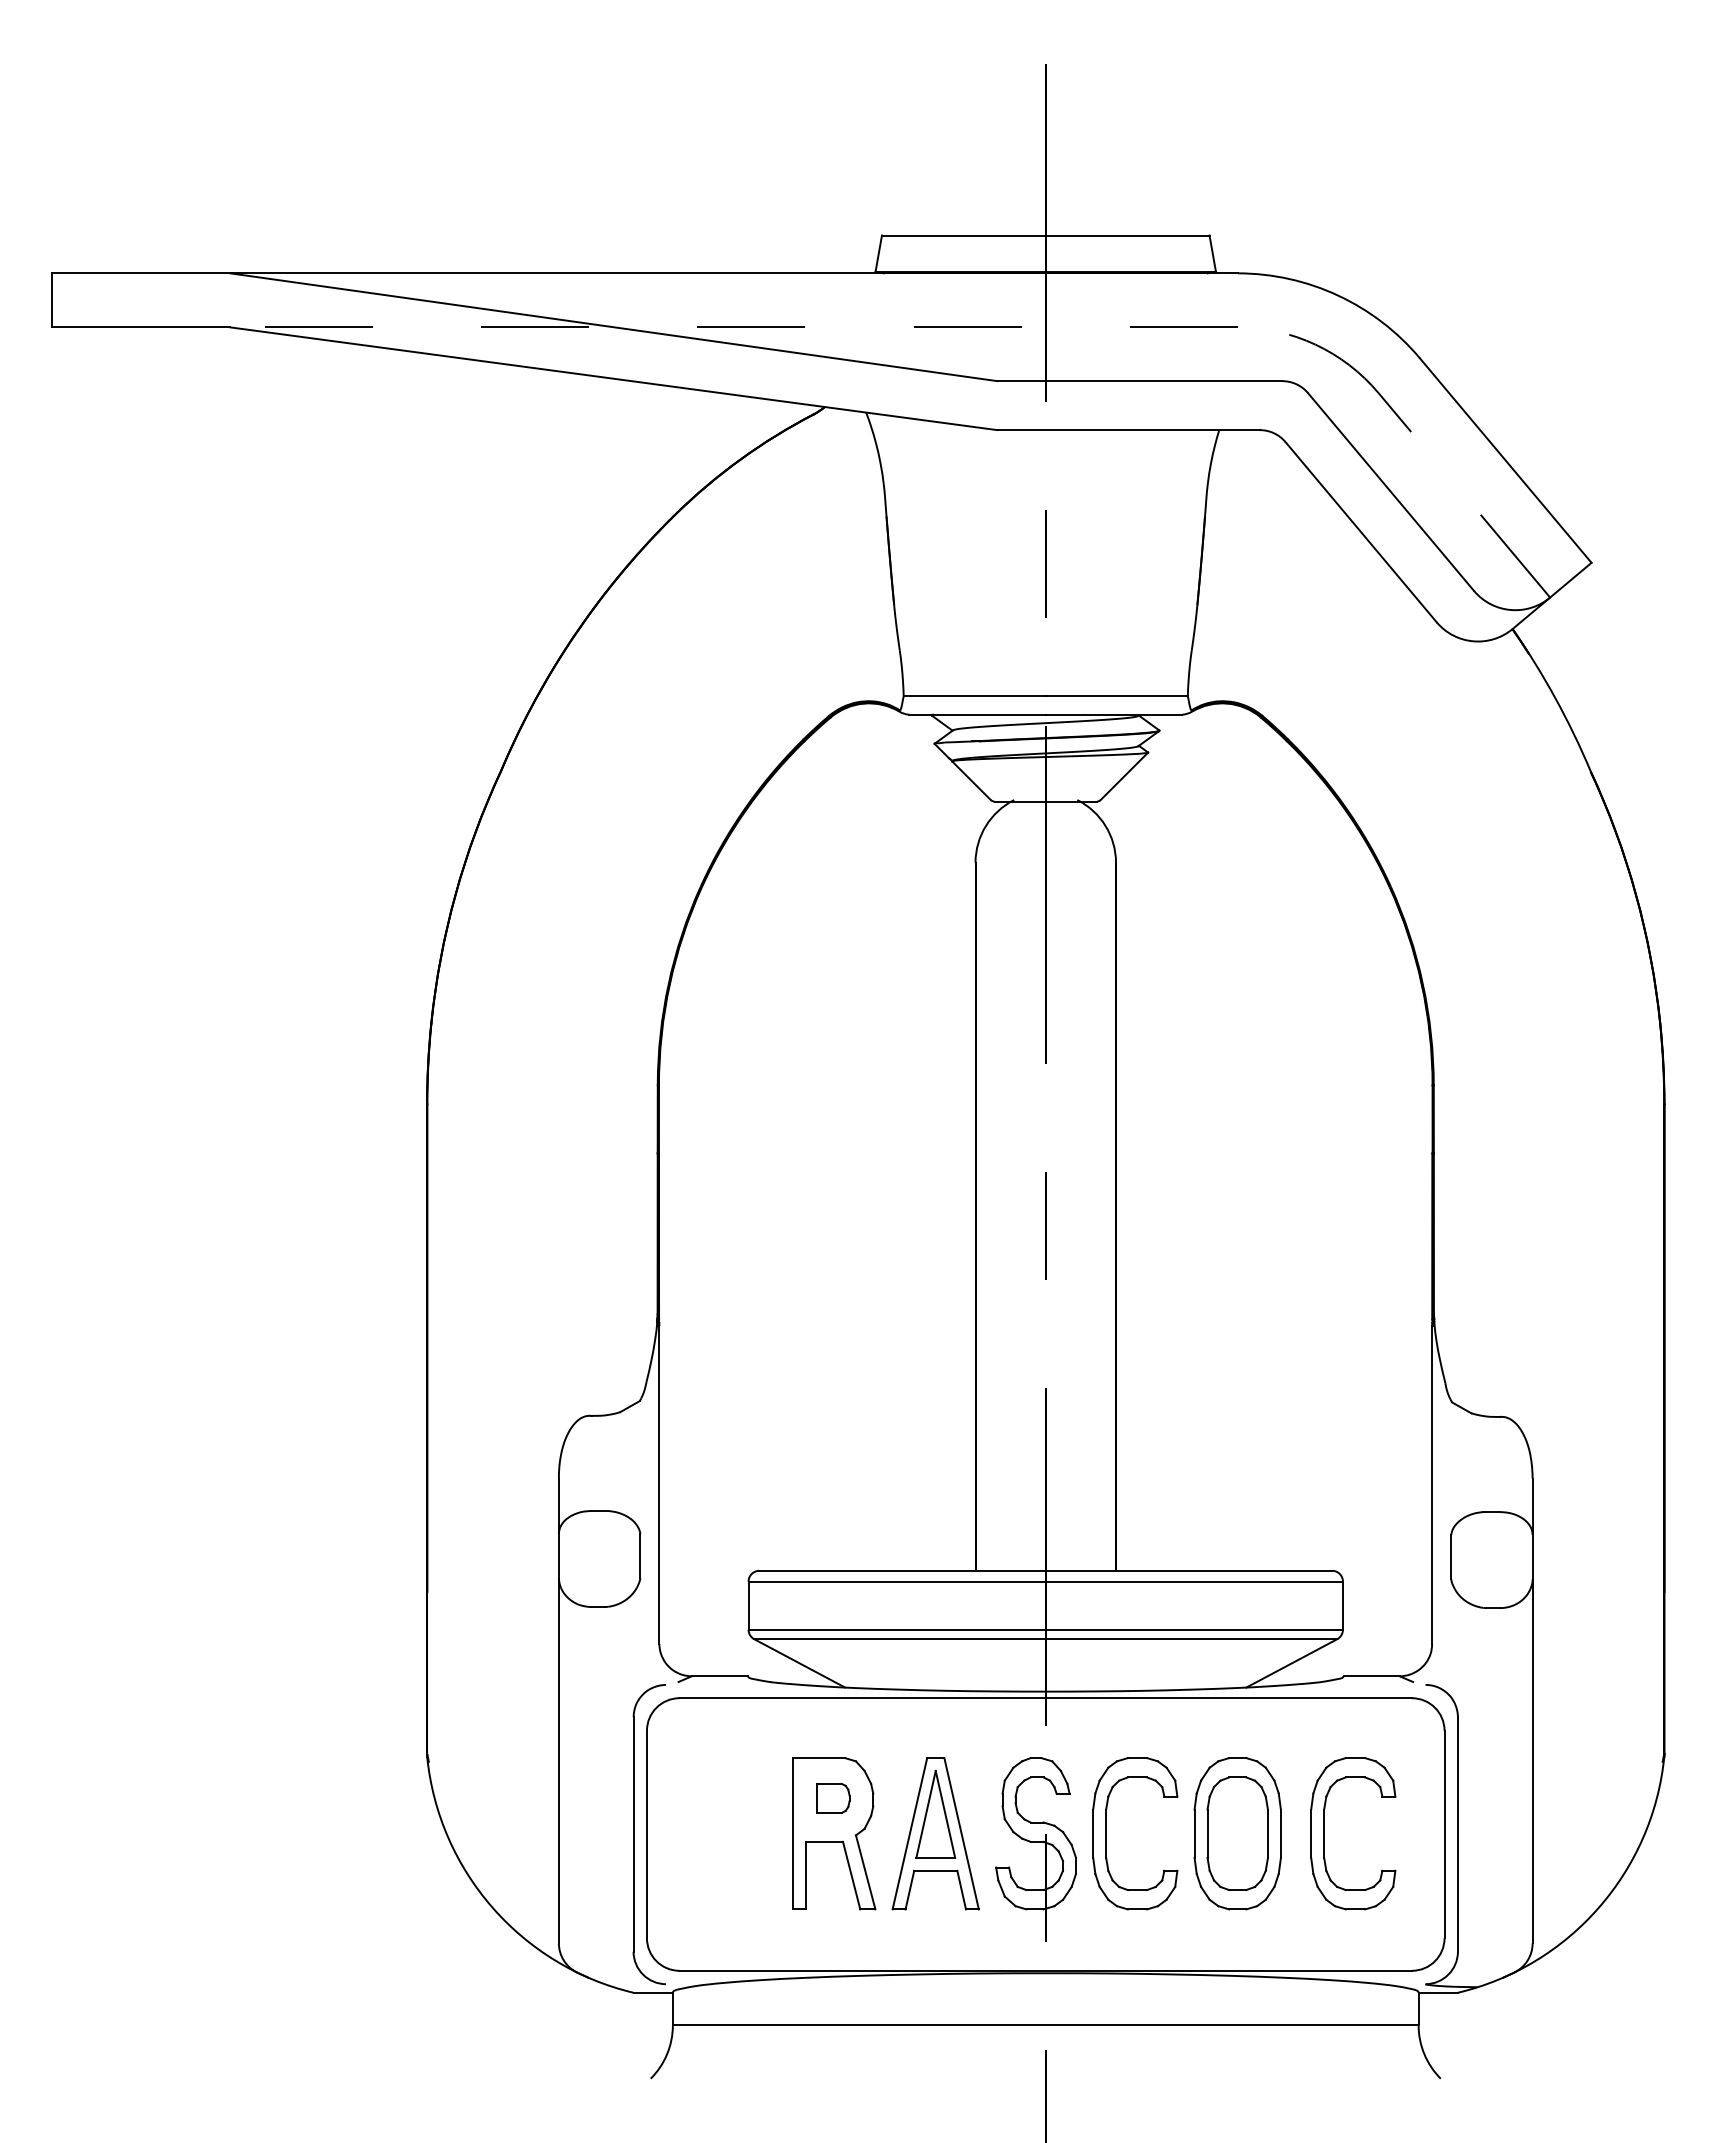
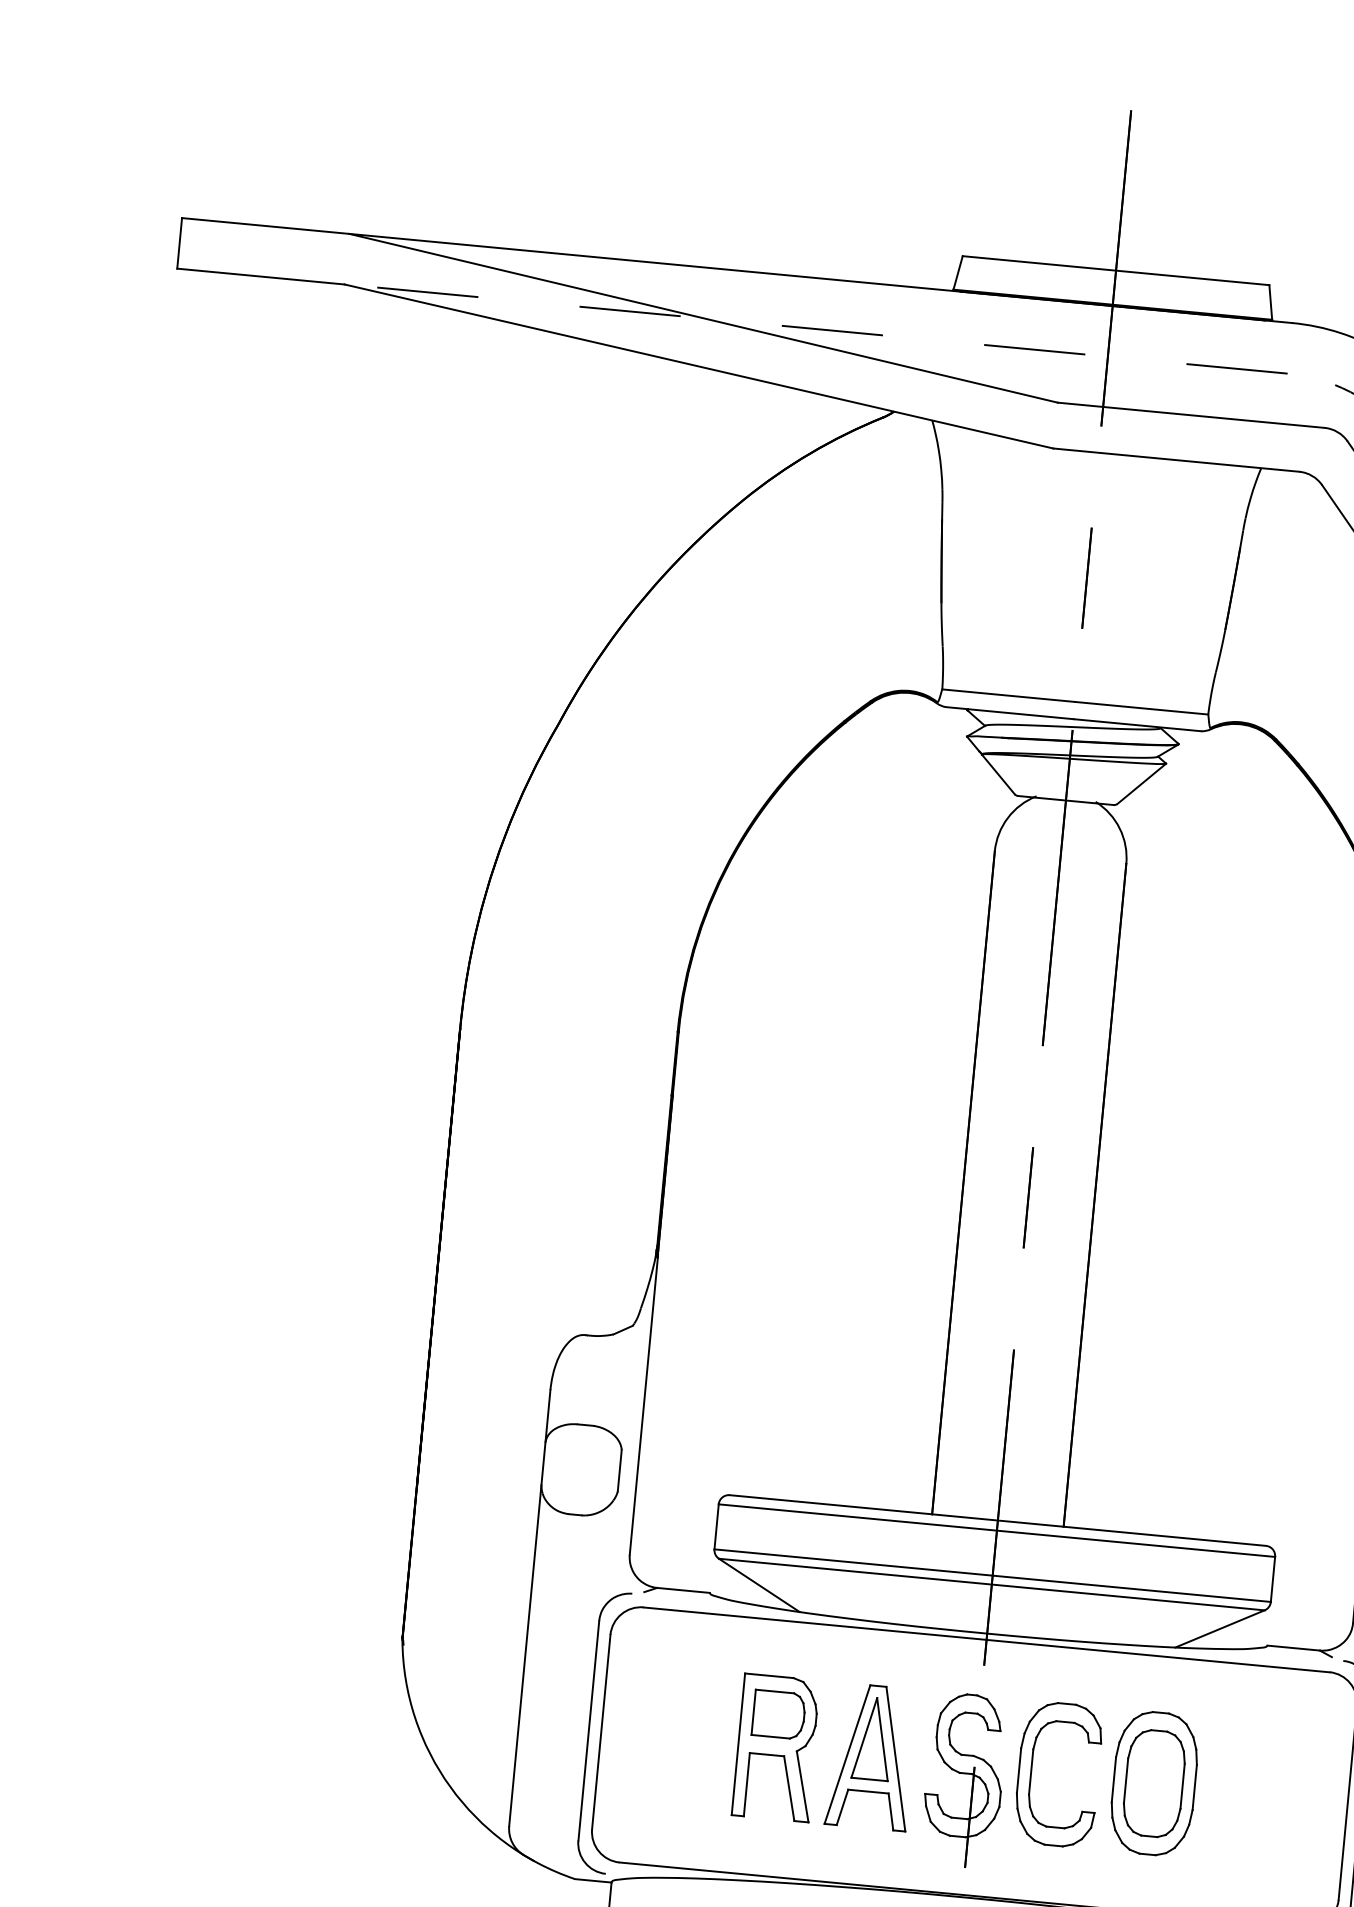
part: (833, 1798) -> (779, 1714), size x1.67
part: (1324, 1833) -> (1235, 1791), removed

